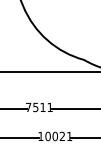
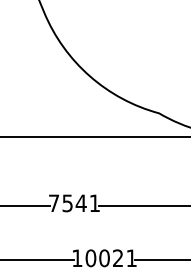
text: (42, 107) -> (80, 203), 7511 -> 7541

